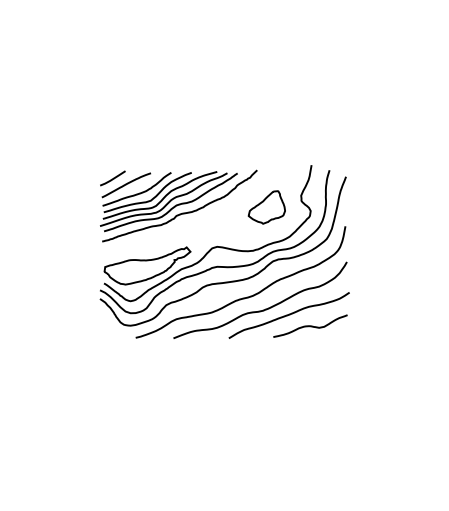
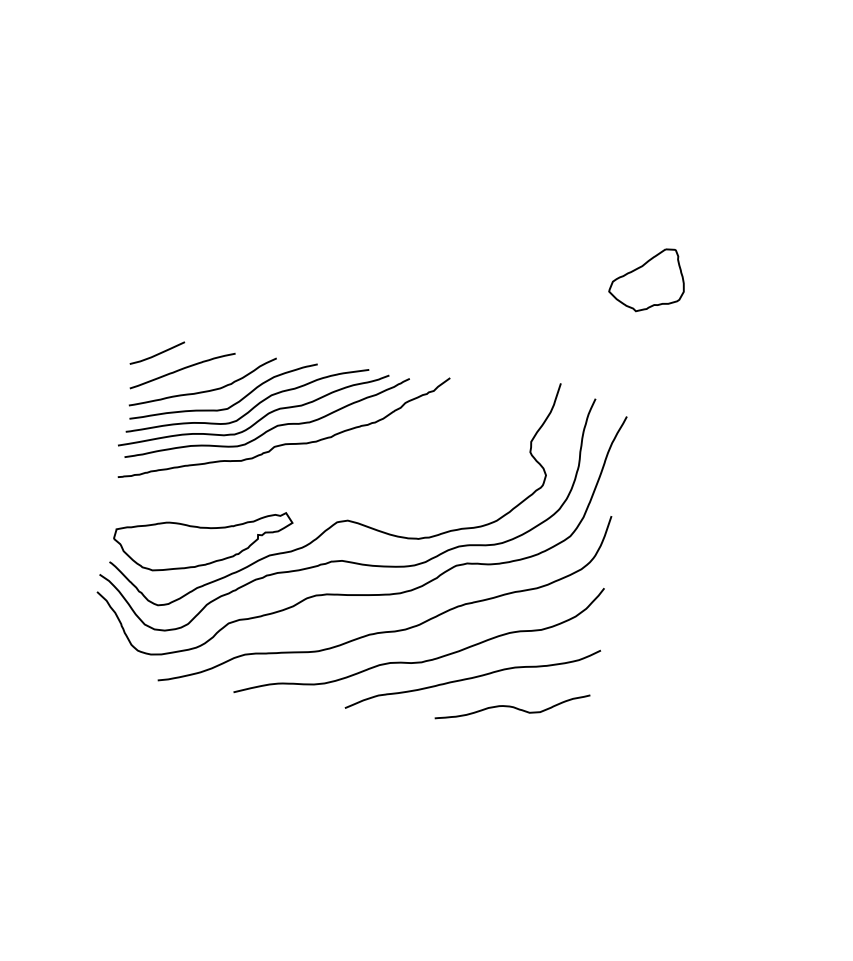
part: (266, 207) -> (647, 279), moved

